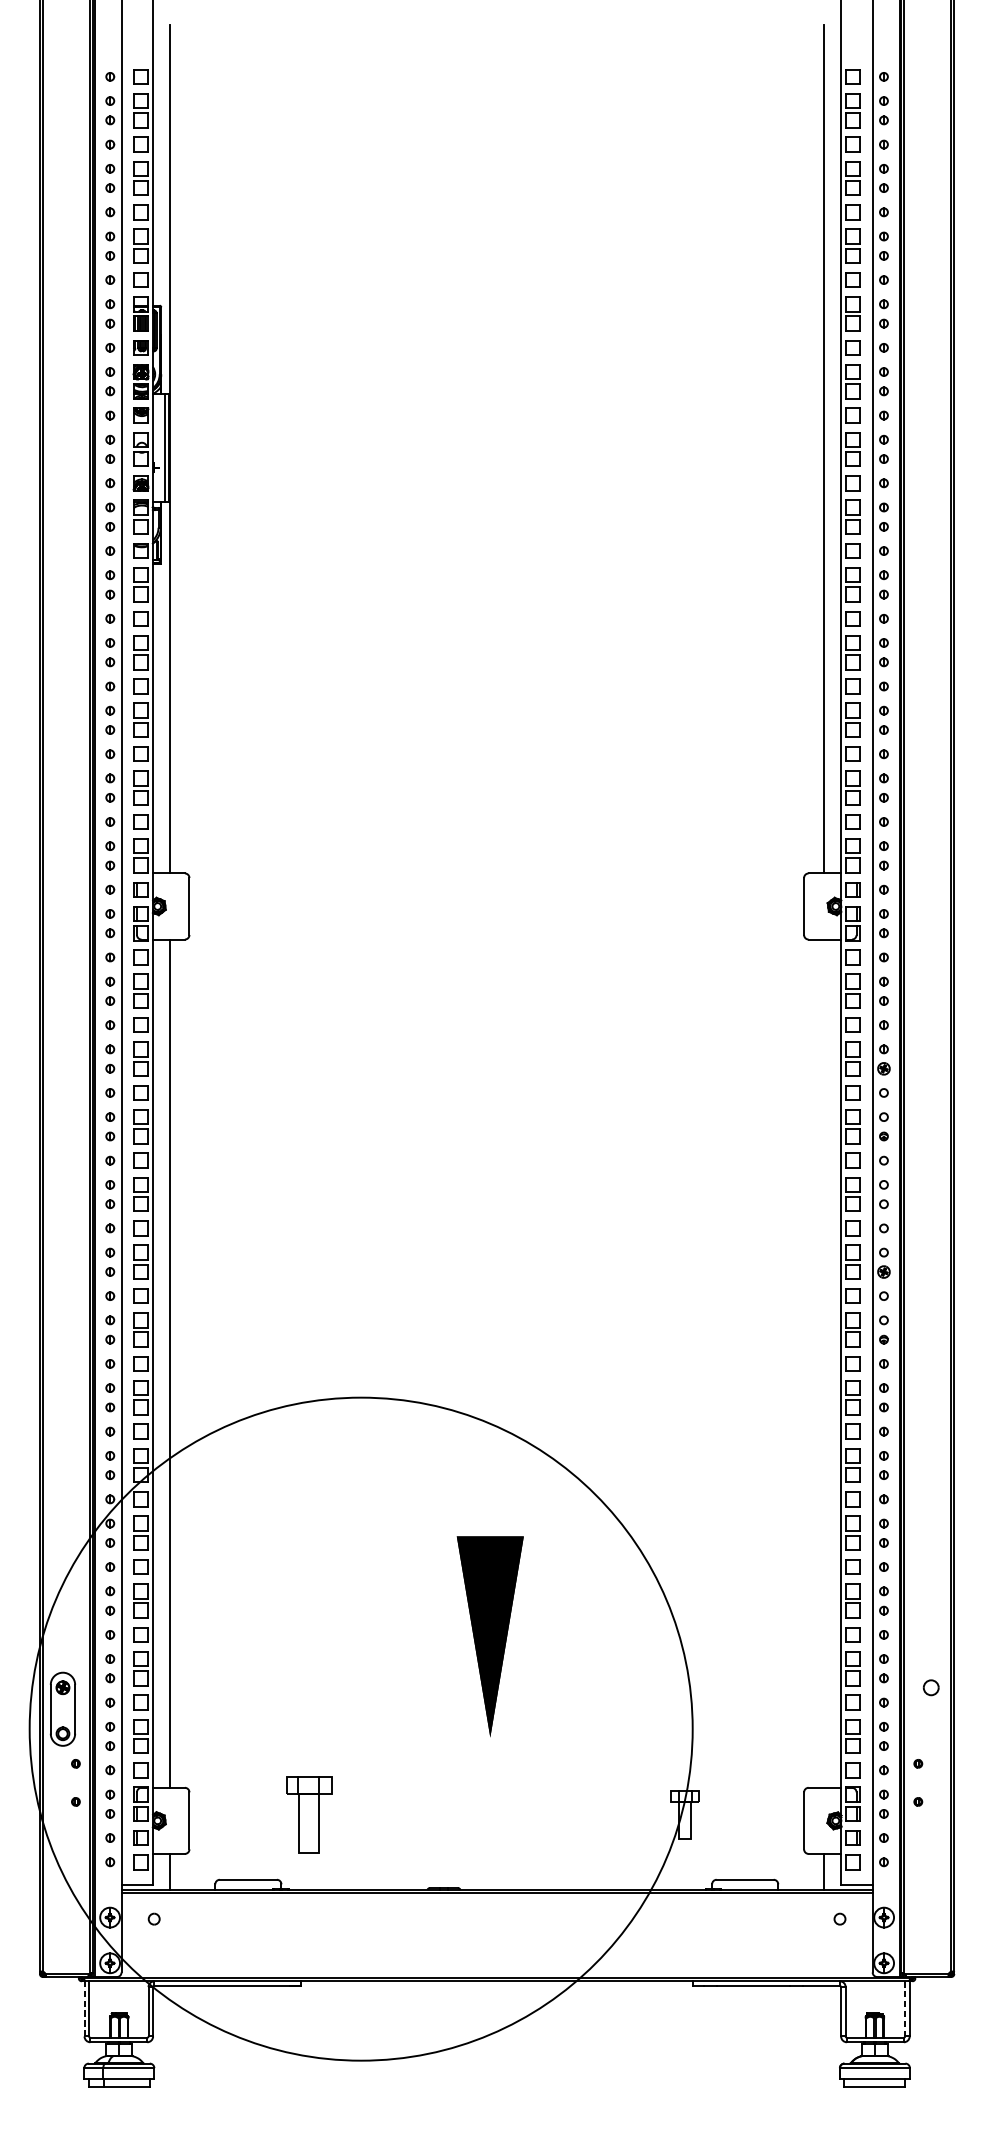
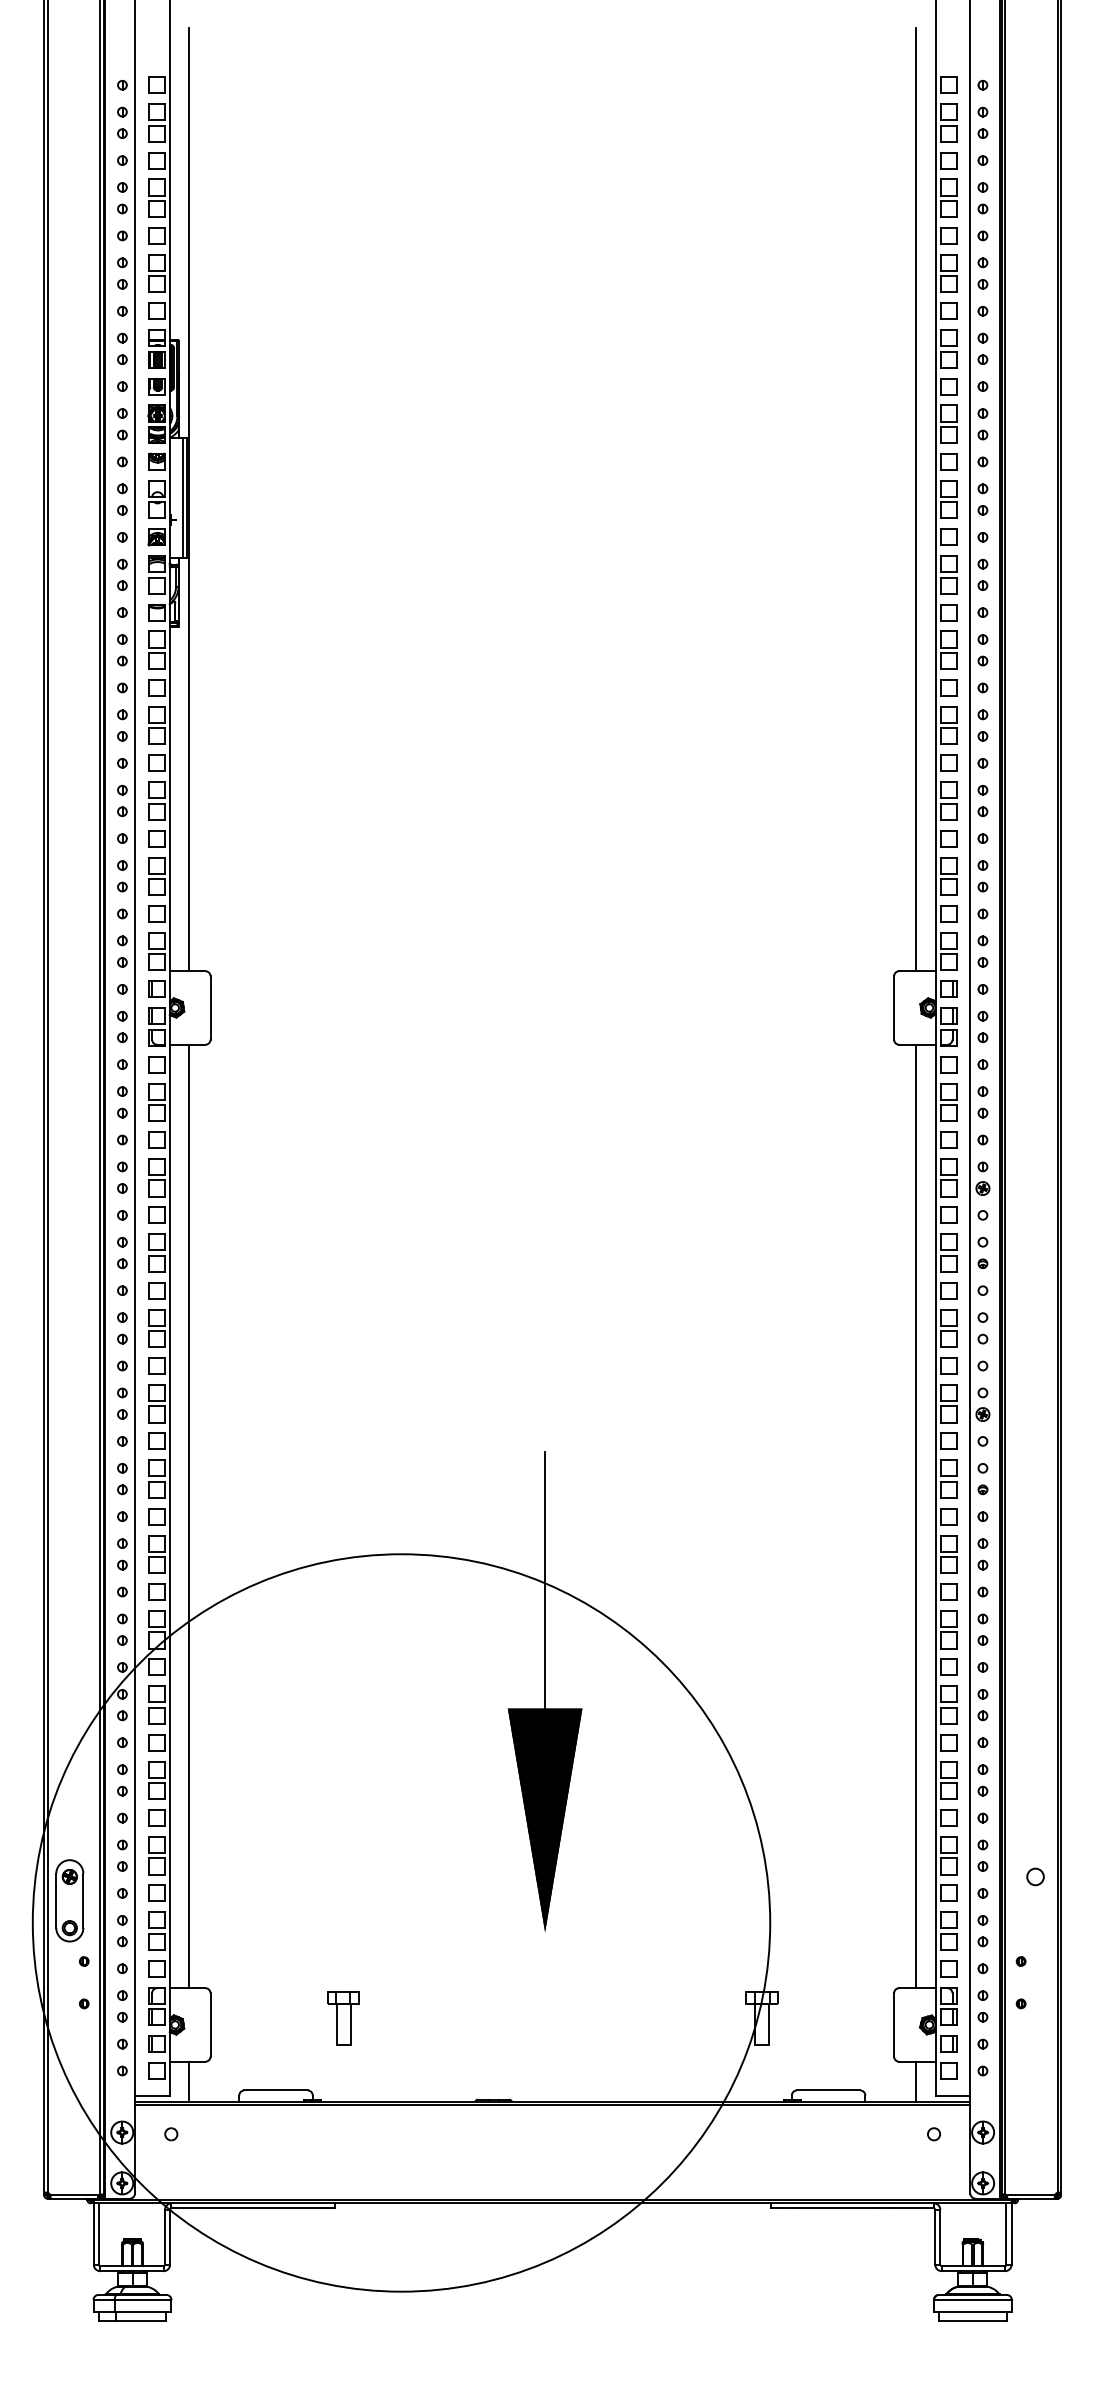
line: (823, 1363) -> (915, 1516), added
line: (490, 1421) -> (545, 1580), added
part: (309, 1815) -> (343, 2018), size x0.62
line: (84, 2009) -> (93, 2234), dashed -> solid
line: (905, 2009) -> (1006, 2234), dashed -> solid

